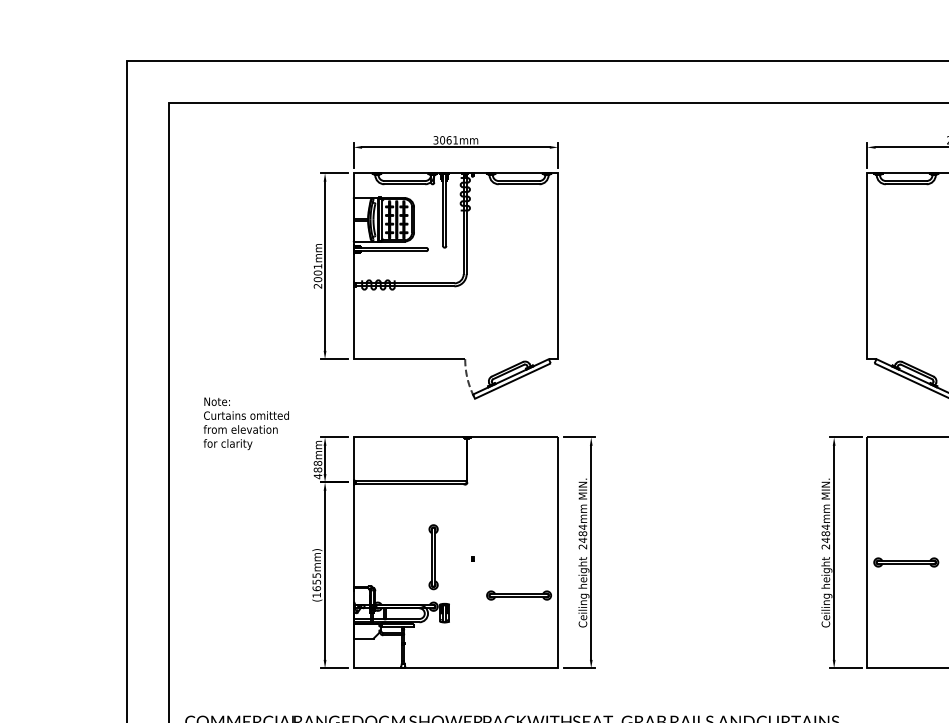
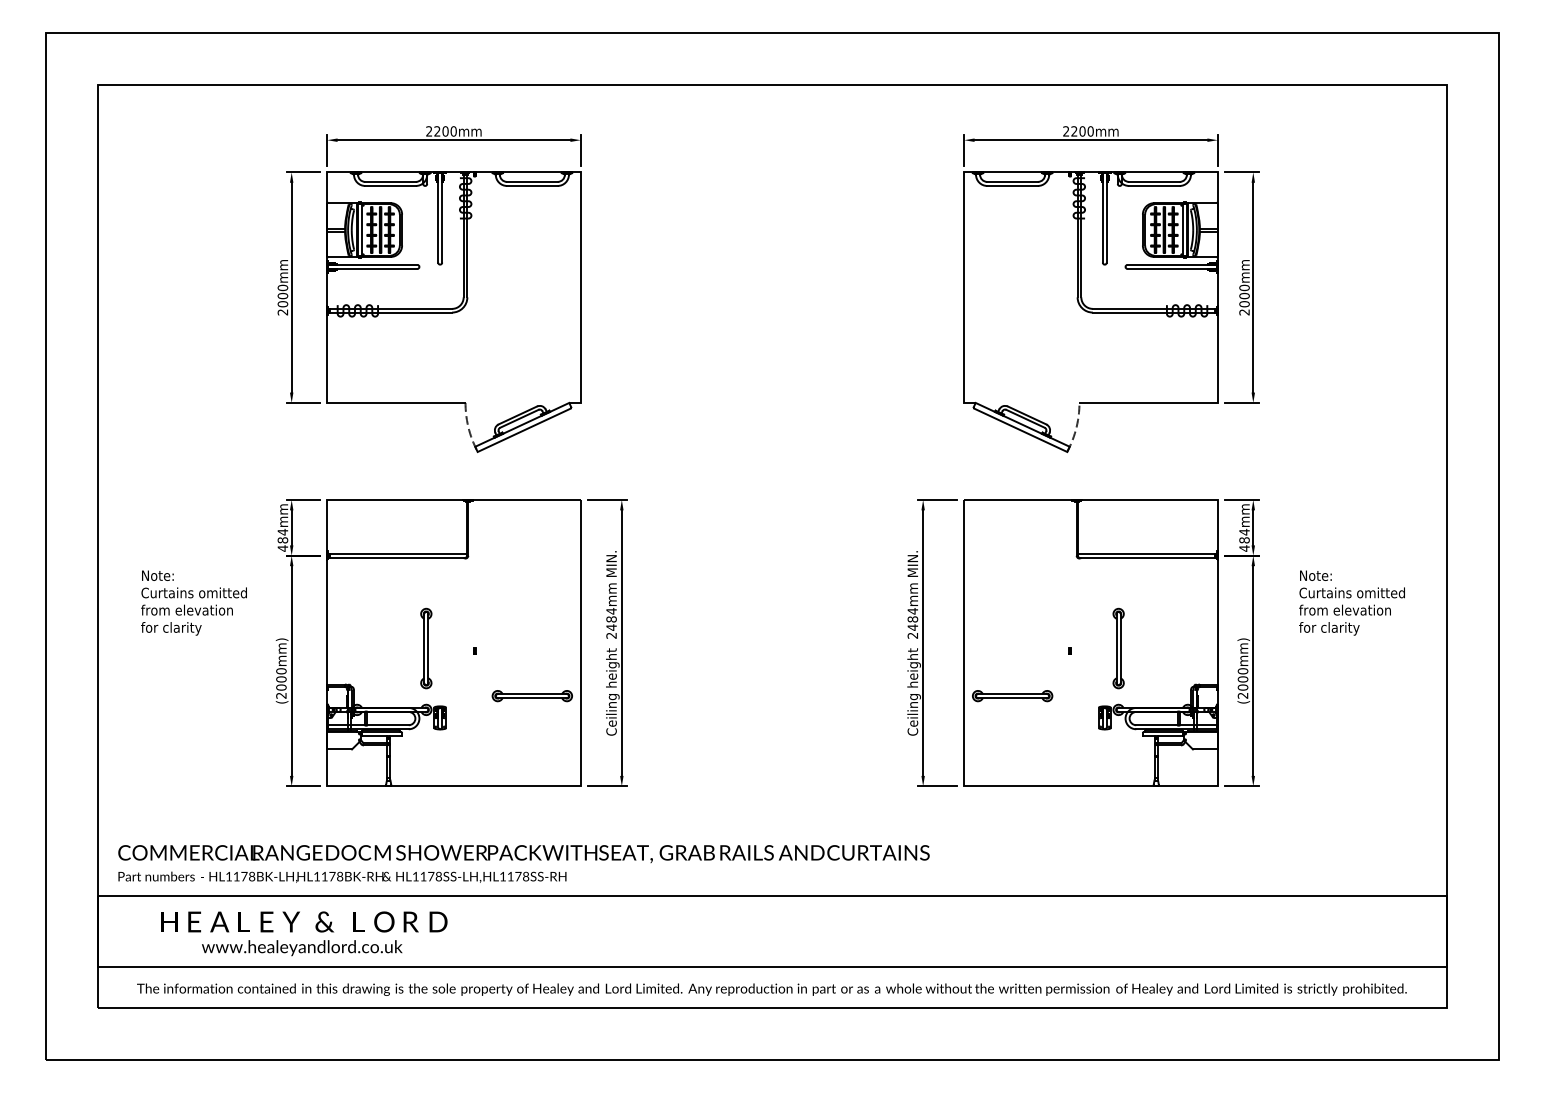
text: (445, 140) -> (441, 131), 3061mm -> 2200mm
text: (317, 266) -> (282, 287), 2001mm -> 2000mm
text: (245, 423) -> (193, 602), moved
text: (317, 463) -> (282, 532), 488mm -> 484mm
part: (906, 562) -> (1012, 696), moved
text: (316, 585) -> (281, 683), (1655mm) -> (2000mm)

